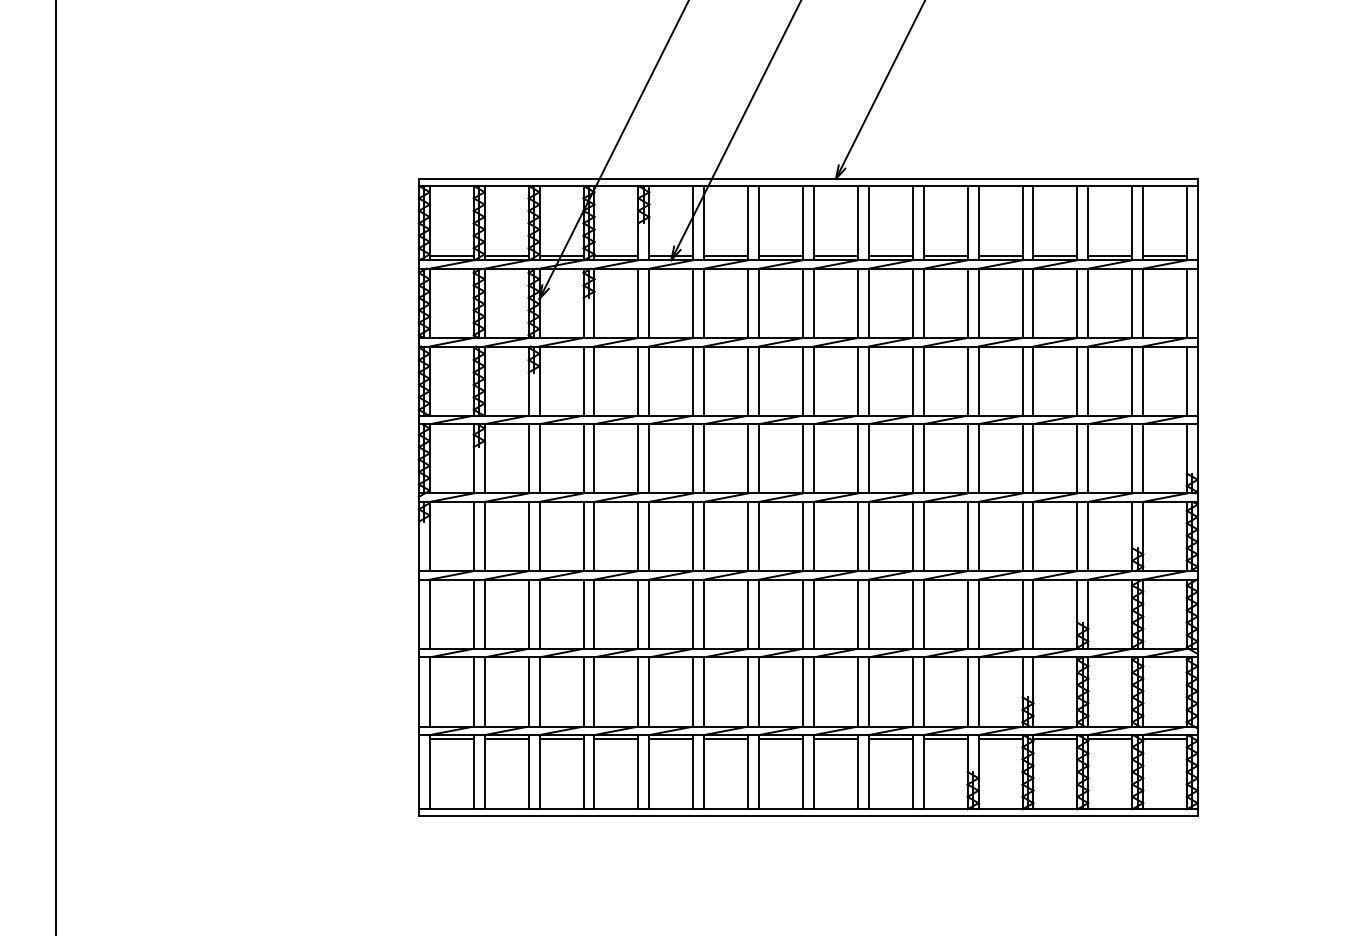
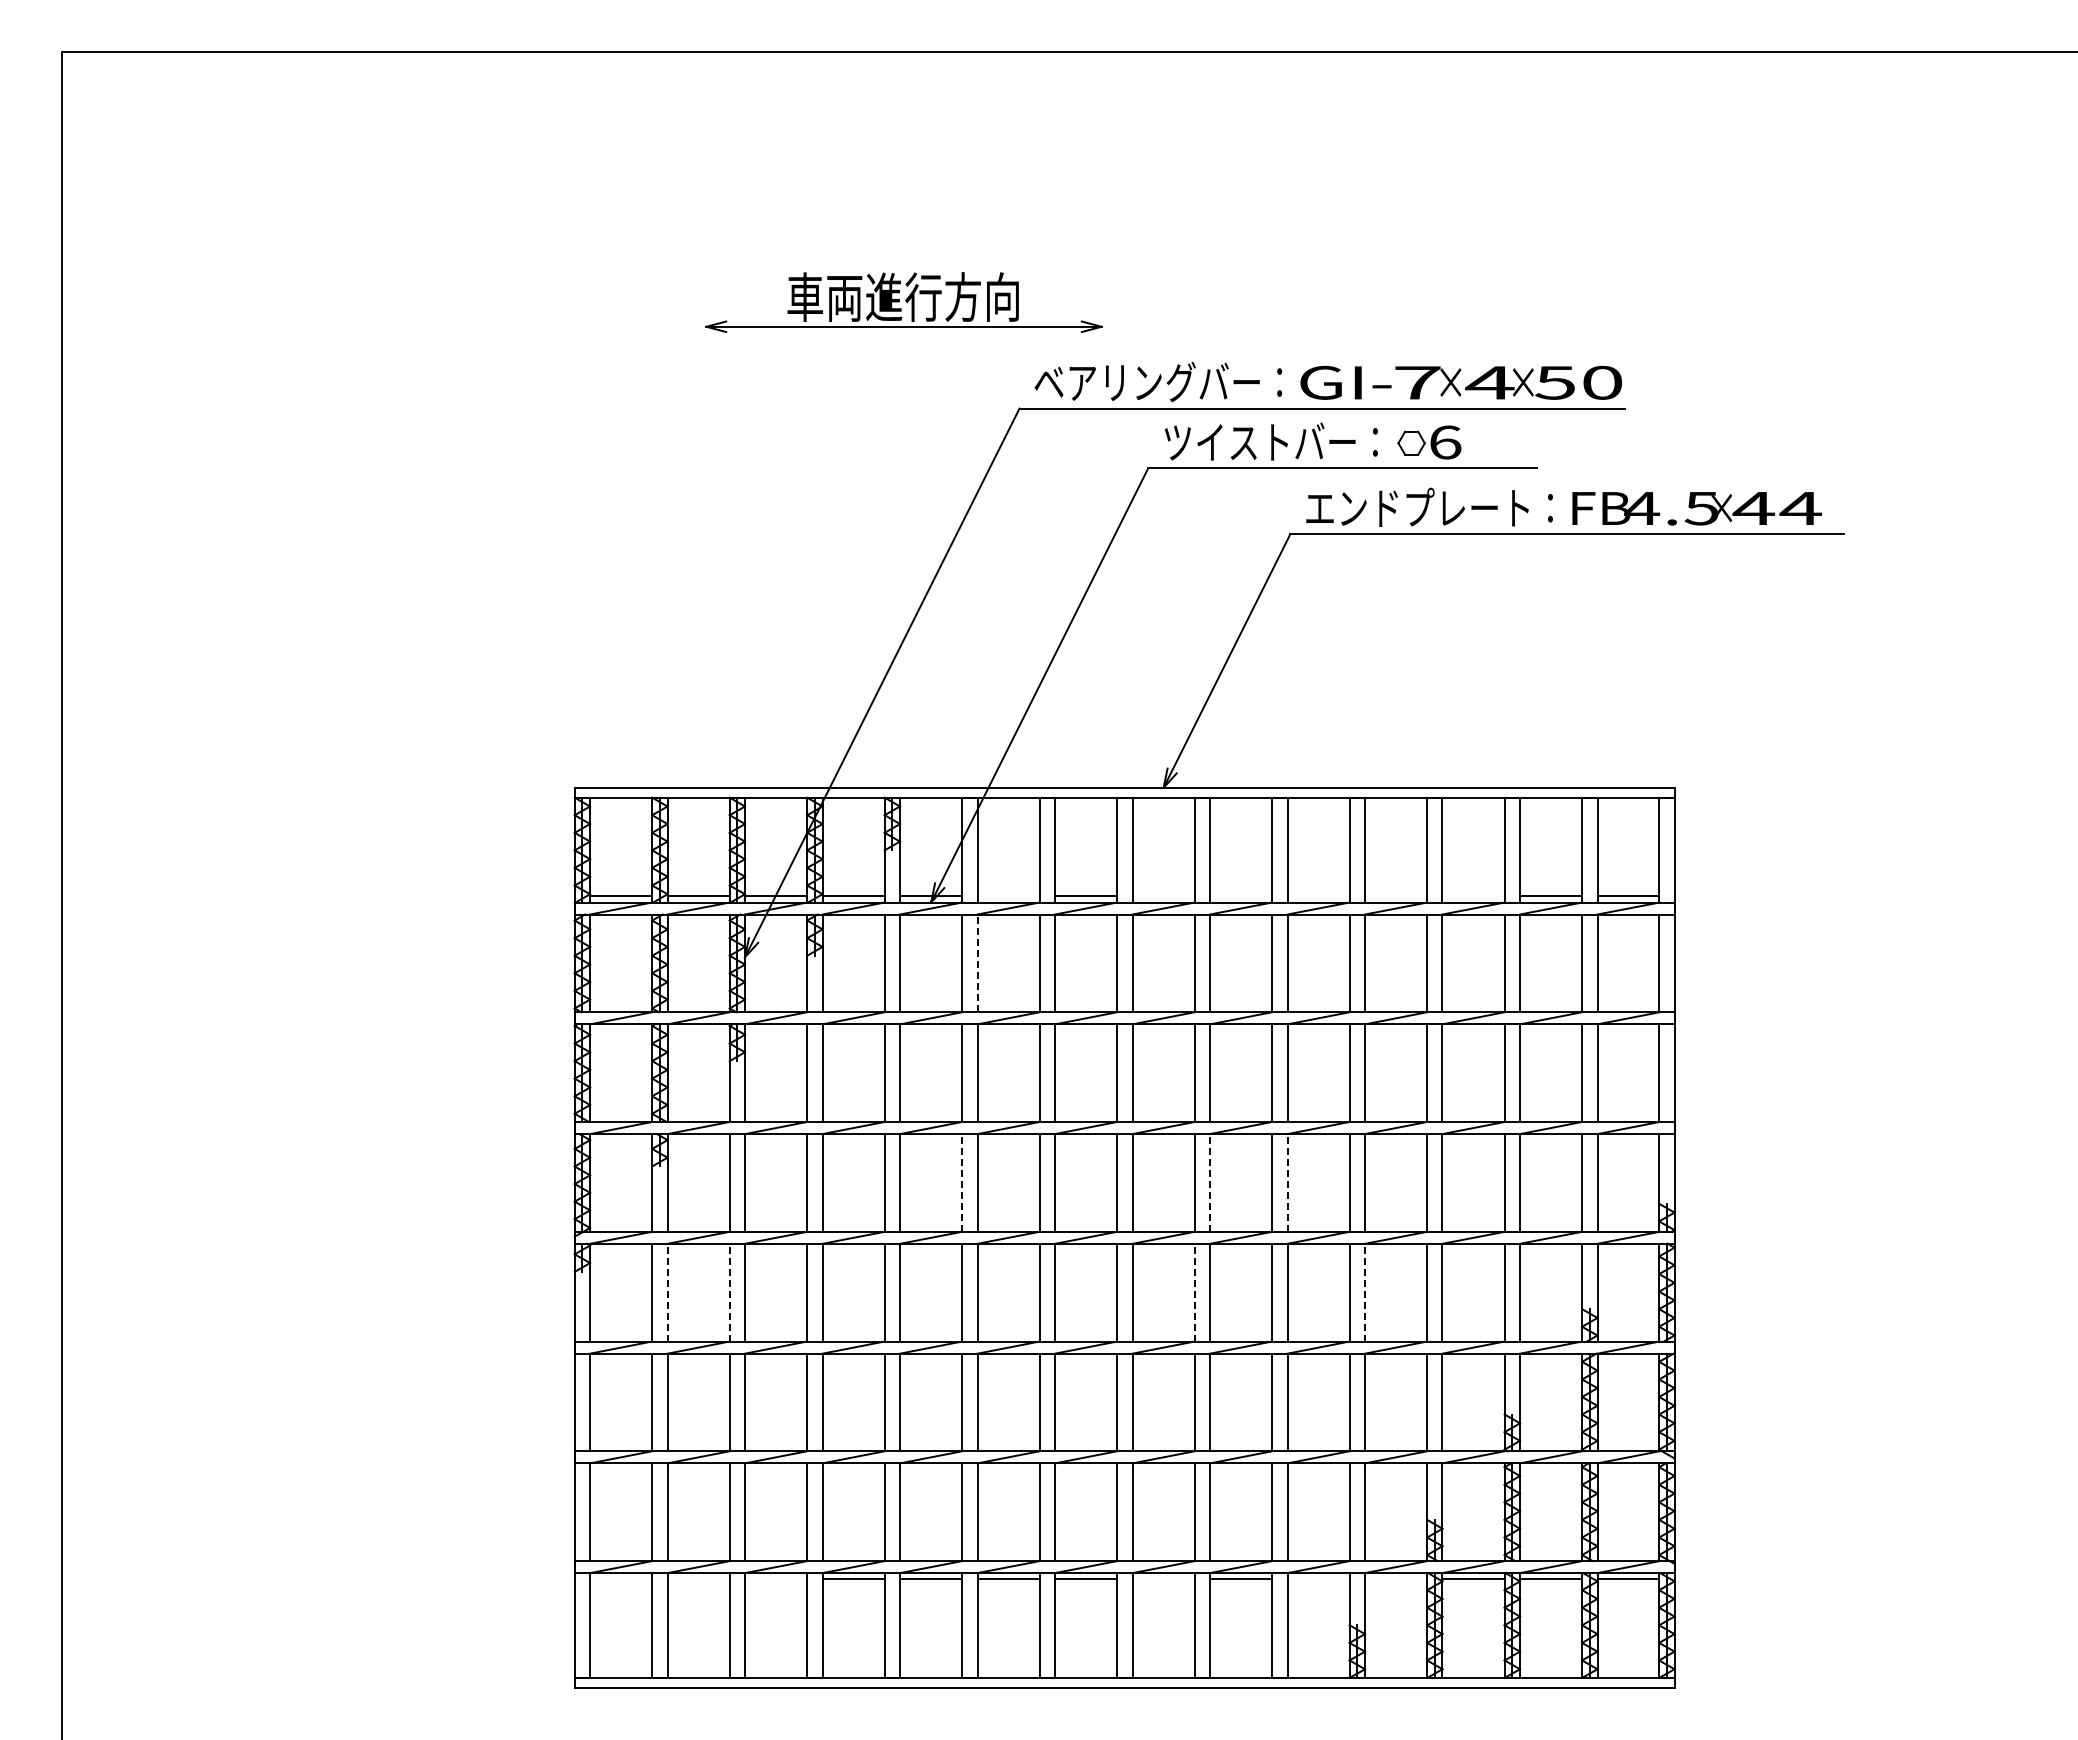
line: (726, 255) -> (1008, 896), removed
line: (835, 255) -> (1163, 896), removed
line: (890, 255) -> (1240, 896), removed
line: (945, 255) -> (1318, 896), removed
line: (1000, 255) -> (1396, 896), removed
line: (1055, 255) -> (1473, 896), removed
line: (704, 303) -> (977, 963), solid -> dashed
line: (693, 458) -> (962, 1182), solid -> dashed
line: (868, 458) -> (1209, 1182), solid -> dashed
line: (923, 458) -> (1287, 1182), solid -> dashed
line: (484, 536) -> (667, 1292), solid -> dashed
line: (528, 536) -> (729, 1292), solid -> dashed
line: (857, 536) -> (1194, 1292), solid -> dashed
line: (978, 536) -> (1365, 1292), solid -> dashed
line: (452, 739) -> (621, 1579), removed
line: (506, 739) -> (698, 1579), removed
line: (561, 739) -> (776, 1579), removed
line: (835, 739) -> (1163, 1579), removed
line: (945, 739) -> (1318, 1579), removed
line: (1000, 739) -> (1396, 1579), removed

